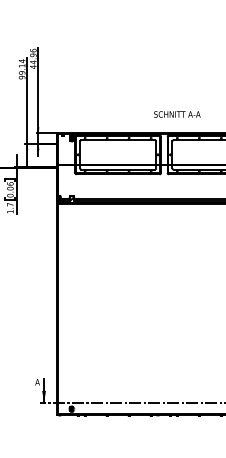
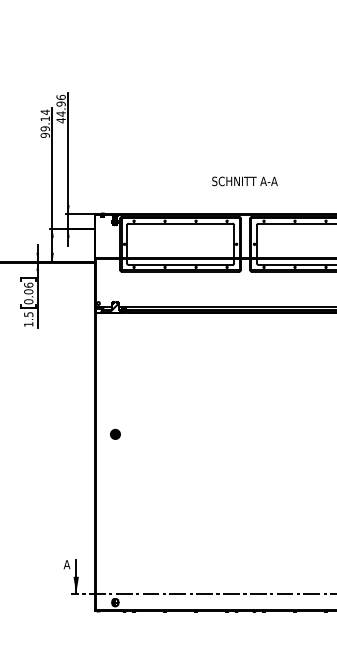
text: (177, 114) -> (244, 181), moved
text: (10, 204) -> (28, 314), 1.7 -> 1.5
part: (71, 289) -> (115, 433), added

